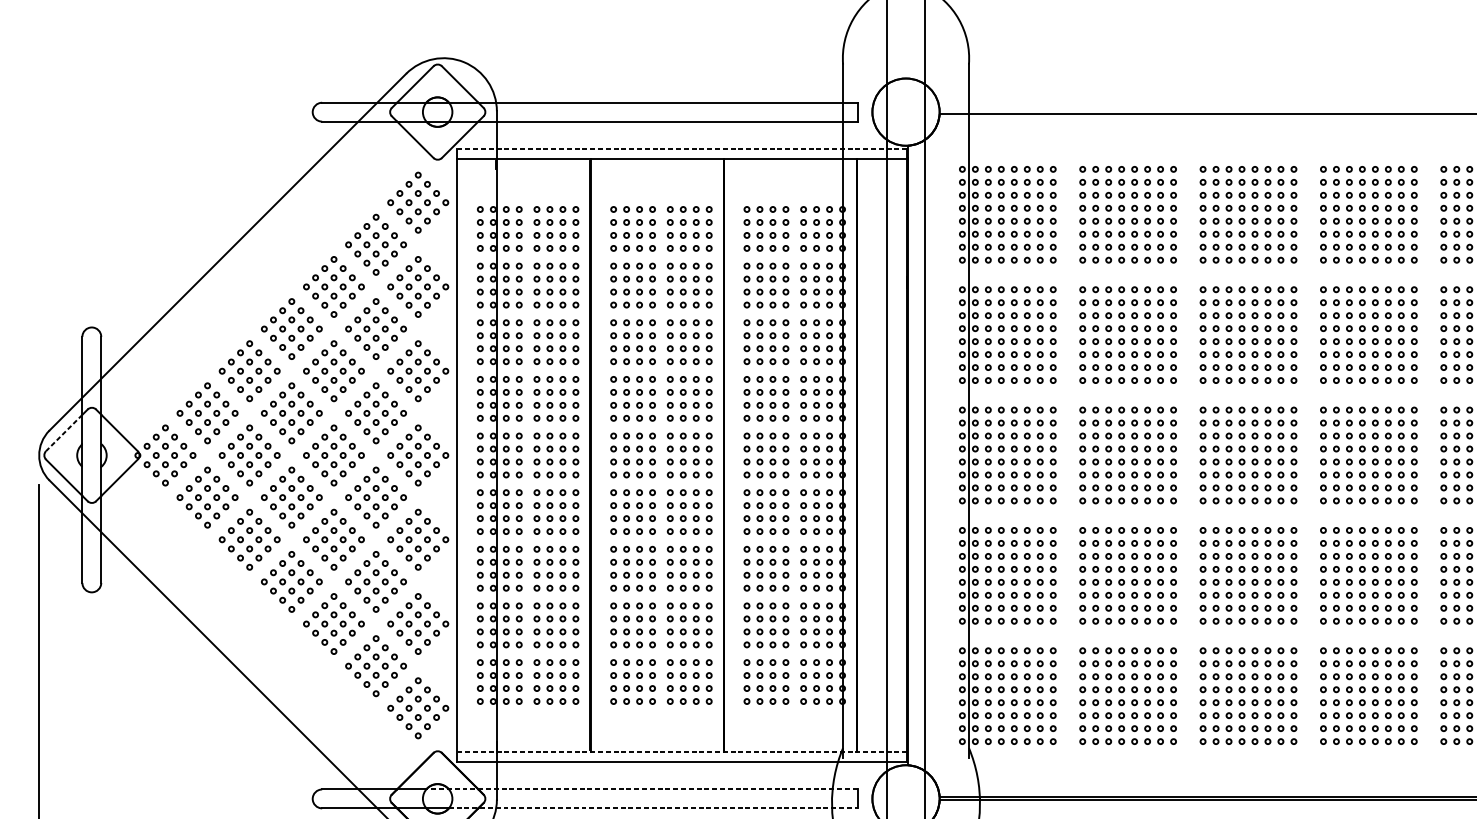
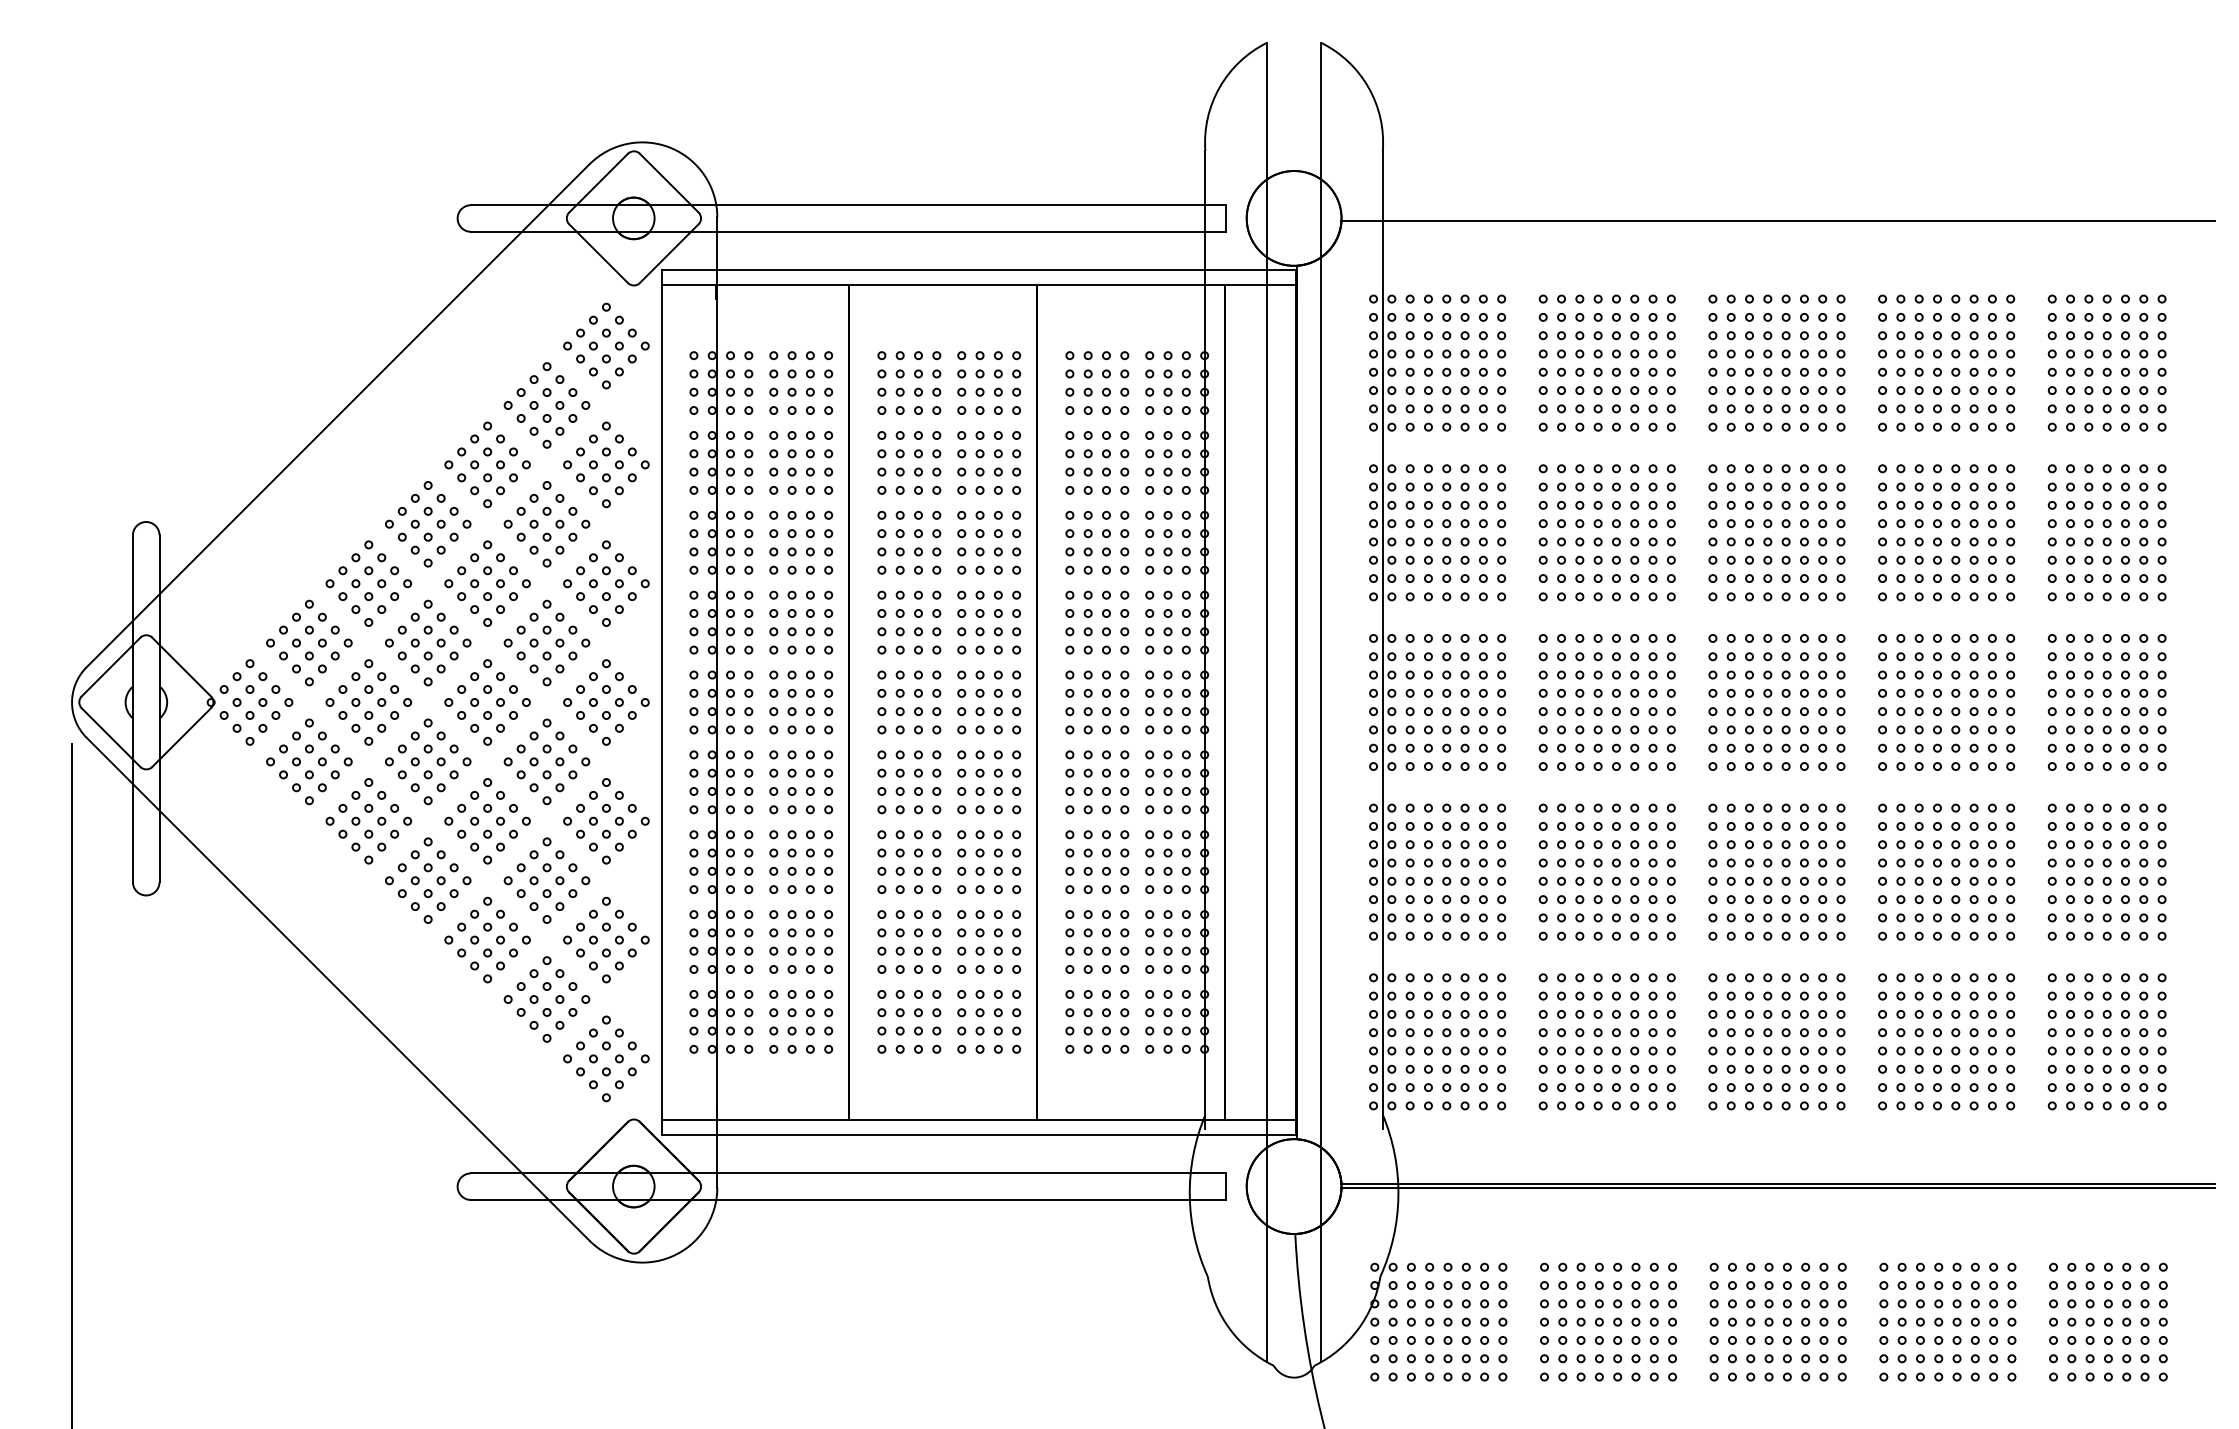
line: (682, 148) -> (978, 269), dashed -> solid
line: (63, 433) -> (106, 671), dashed -> solid
line: (682, 751) -> (978, 1120), dashed -> solid
line: (641, 789) -> (921, 1173), dashed -> solid
line: (653, 808) -> (938, 1199), dashed -> solid

